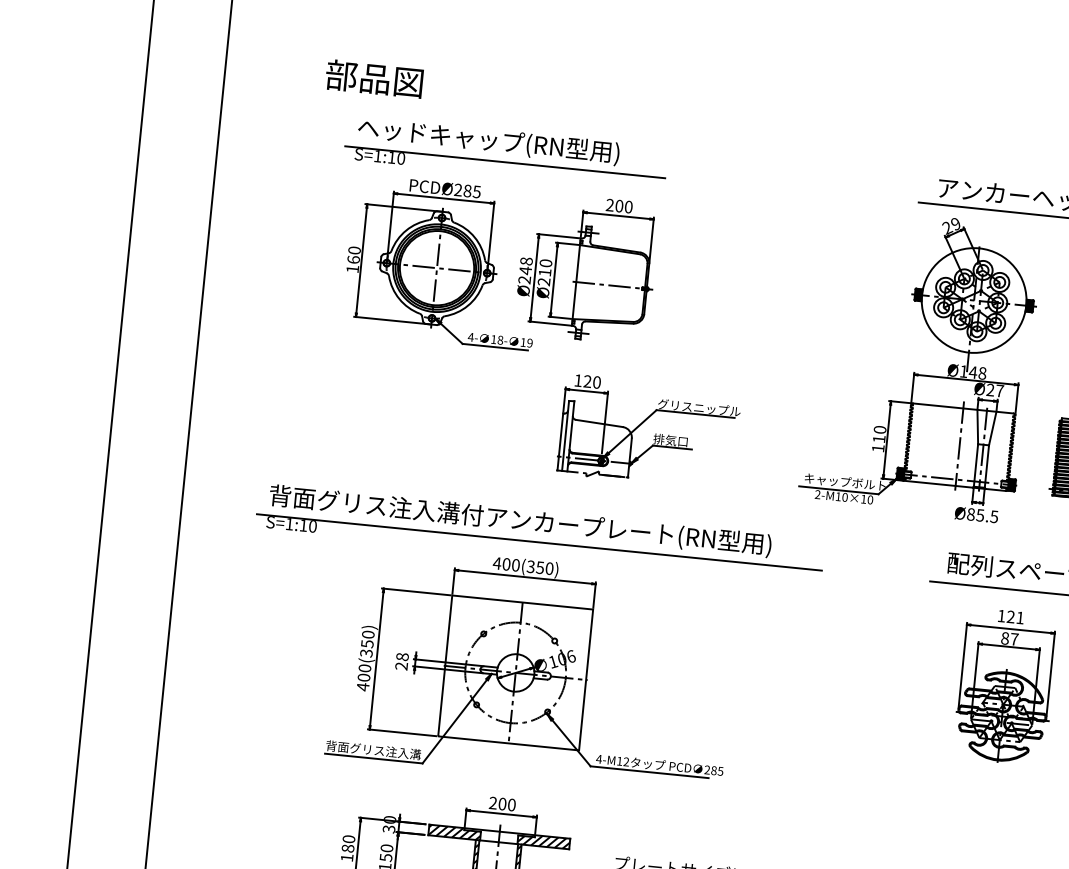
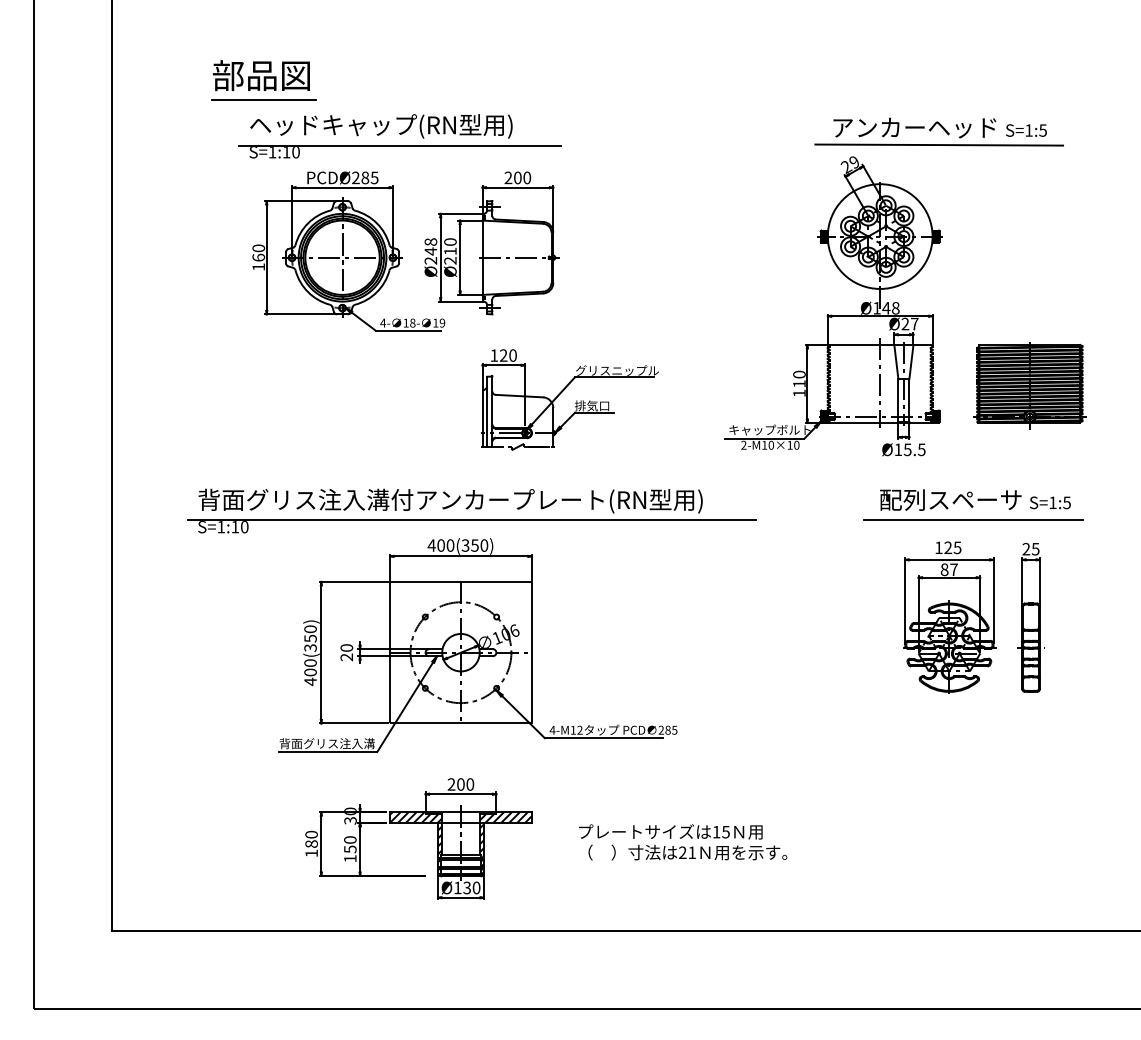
line: (374, 103) -> (263, 100), added
text: (971, 514) -> (898, 449), Ø85.5 -> Ø15.5
text: (1020, 617) -> (957, 547), 121 -> 125
text: (402, 656) -> (346, 647), 28 -> 20

